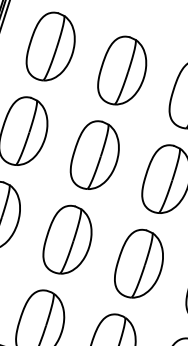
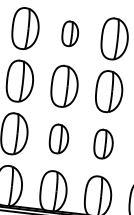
part: (123, 70) -> (70, 33), size x0.6
part: (67, 239) -> (58, 138), size x0.7
part: (139, 263) -> (103, 143), size x0.7

